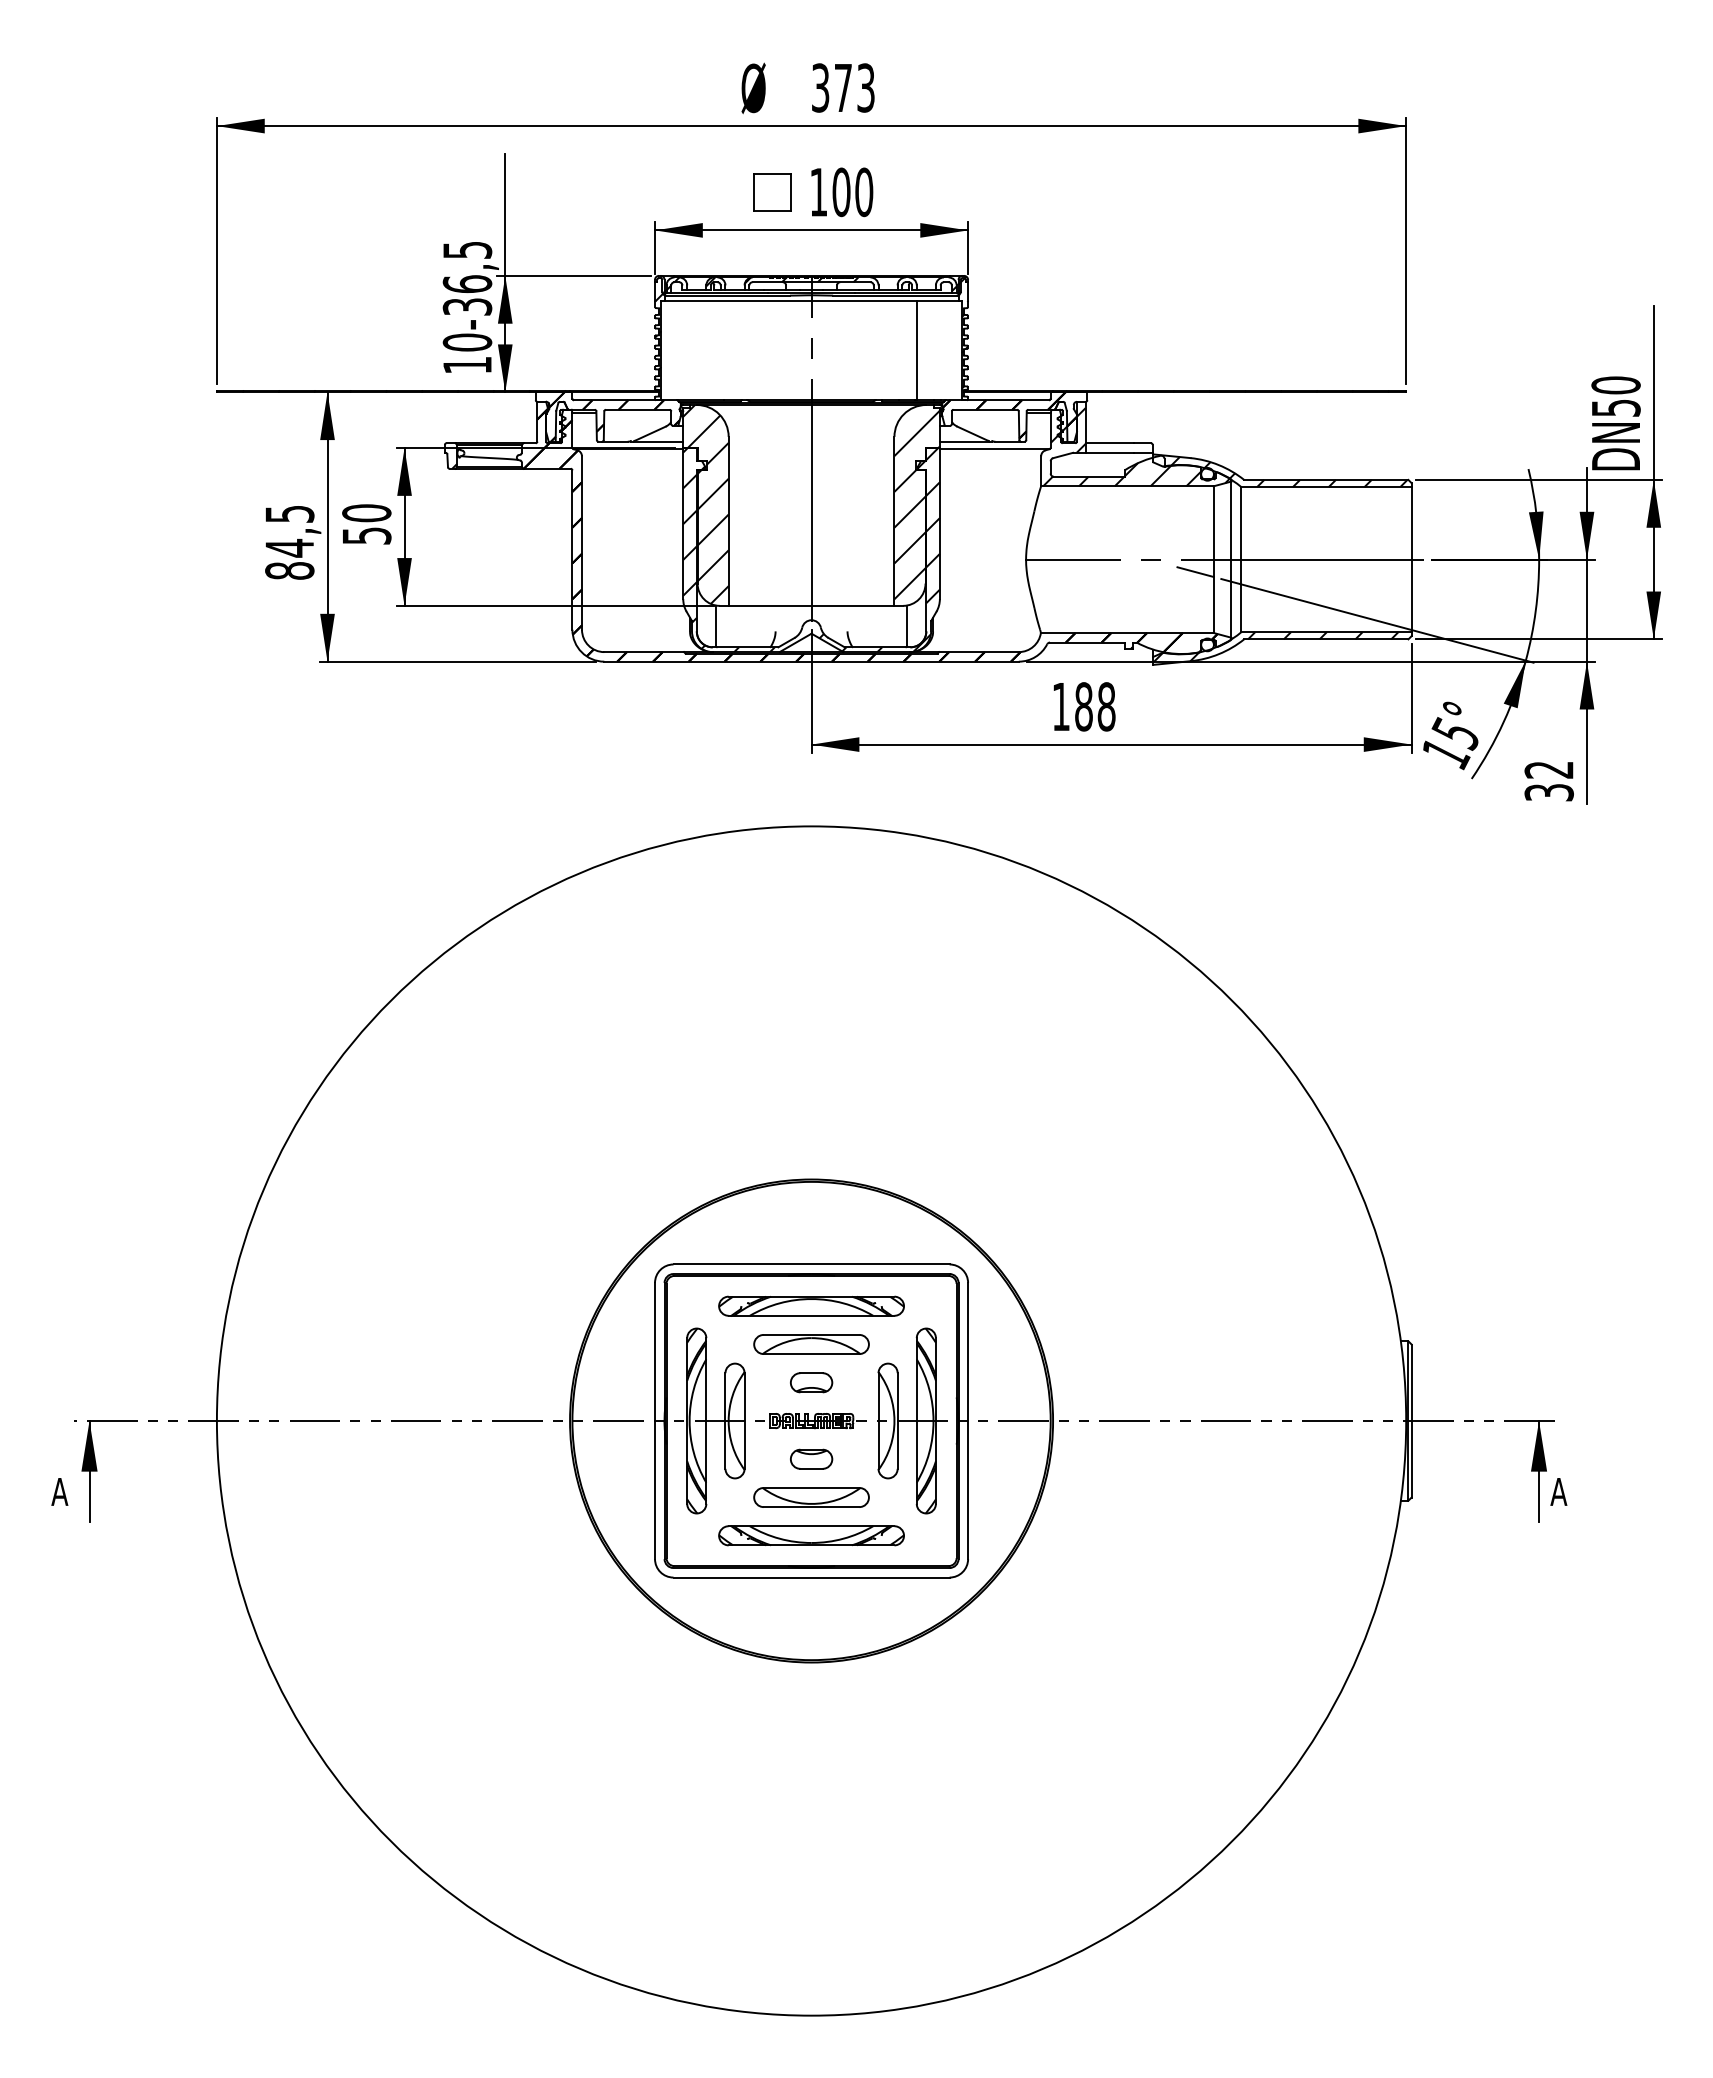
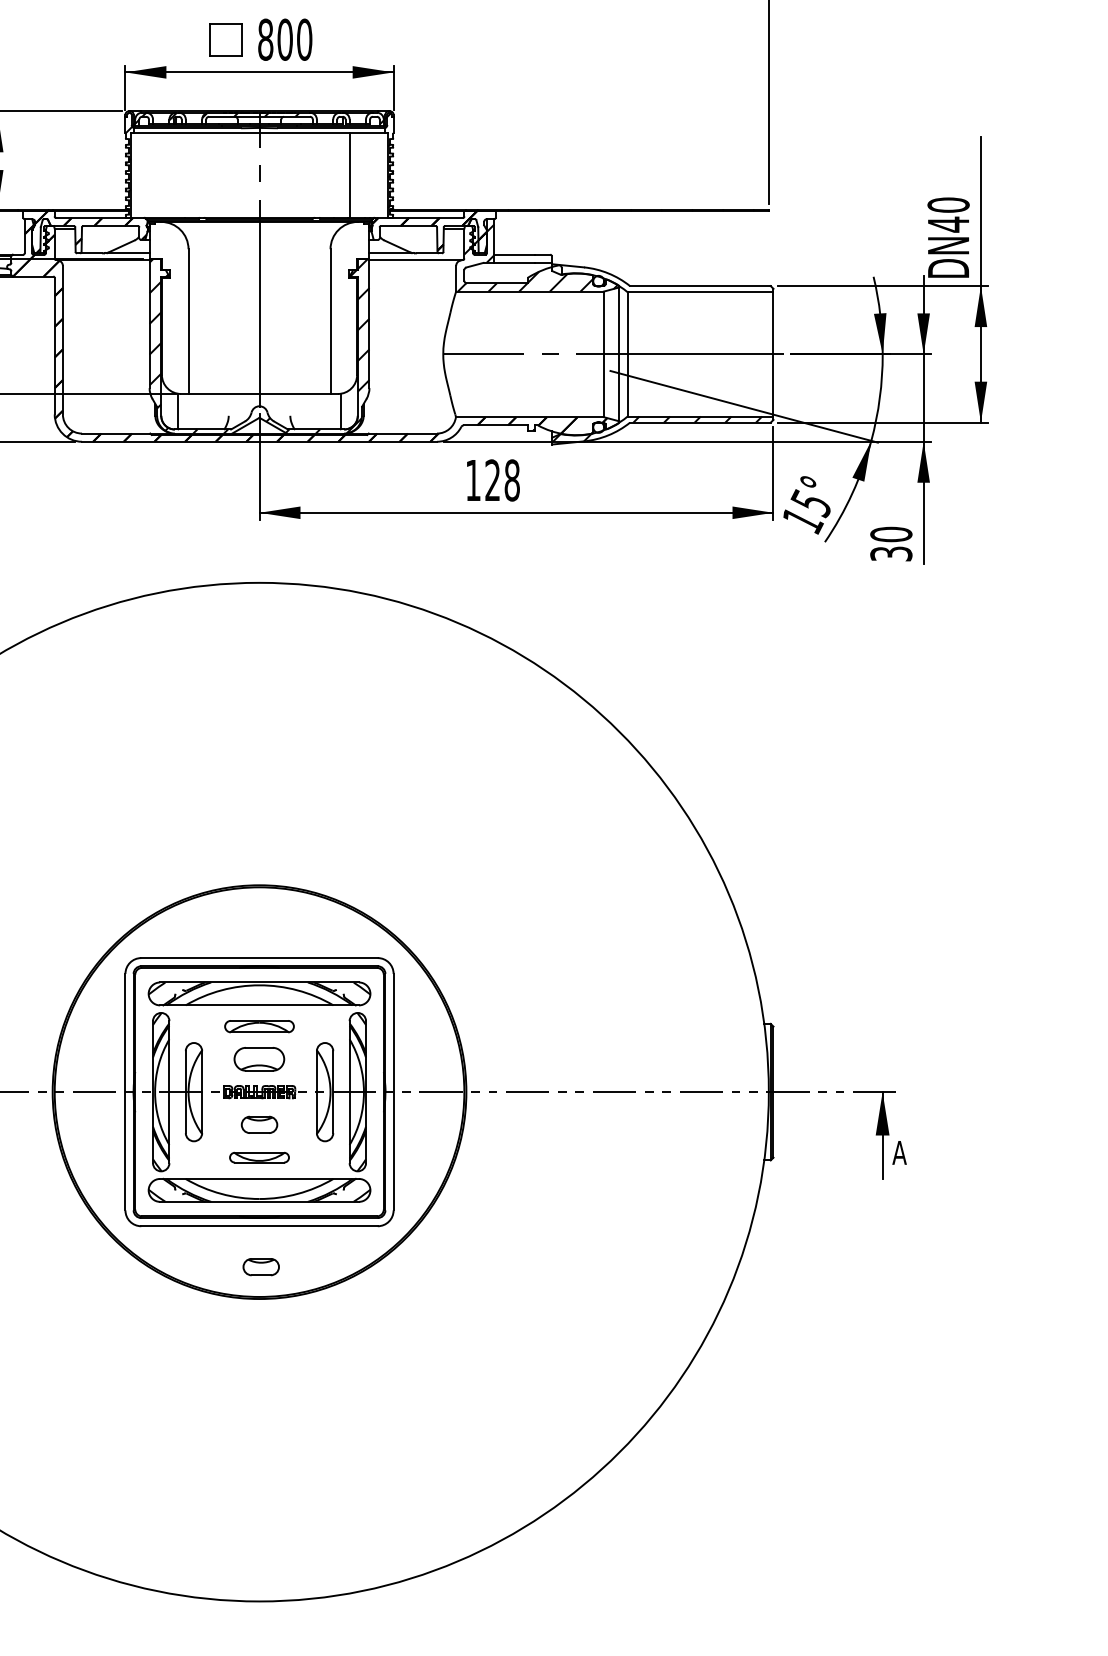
text: (818, 192) -> (265, 39), 100 -> 800
text: (1616, 407) -> (948, 224), DN50 -> DN40
hatch: (1289, 472) -> (668, 279), removed
hatch: (705, 504) -> (168, 307), removed
hatch: (916, 504) -> (349, 307), removed
hatch: (870, 535) -> (310, 333), removed
line: (1195, 571) -> (588, 364), removed
text: (1083, 706) -> (492, 480), 188 -> 128
text: (1548, 769) -> (890, 534), 32 -> 30
part: (811, 1305) -> (259, 993), size x1.4
part: (811, 1344) -> (259, 1026), size x0.7
part: (811, 1382) -> (259, 1059), size x1.4
part: (811, 1497) -> (259, 1157), size x0.6
part: (811, 1535) -> (259, 1190), size x1.4
part: (813, 1624) -> (261, 1266), added

